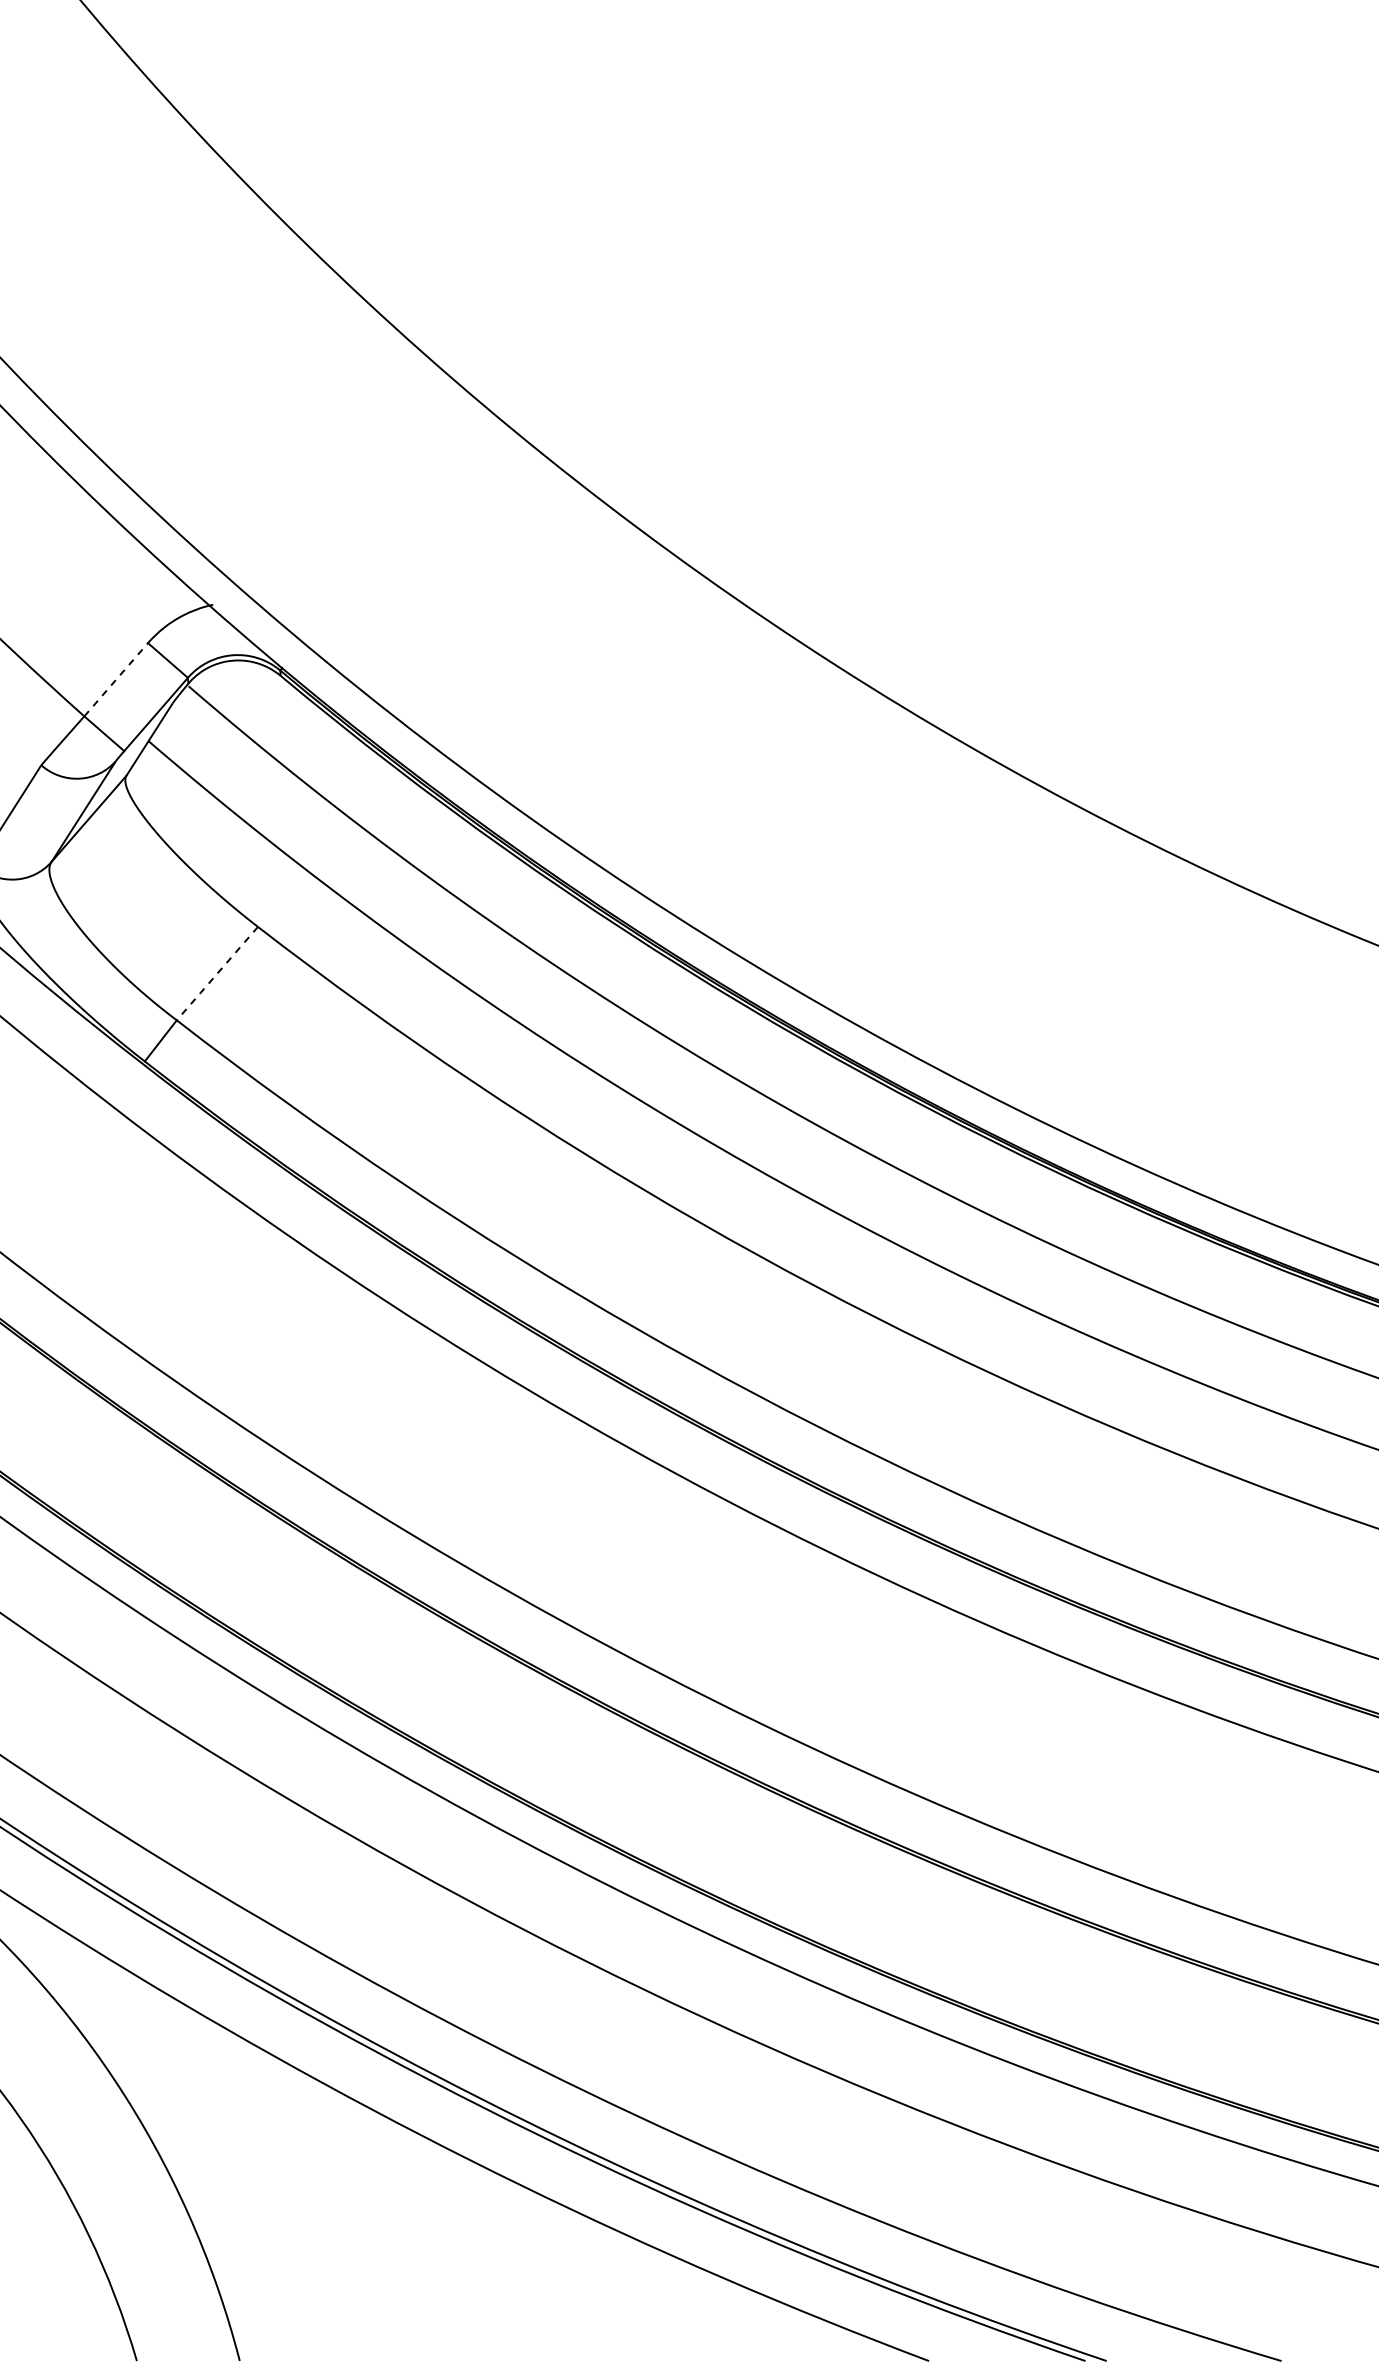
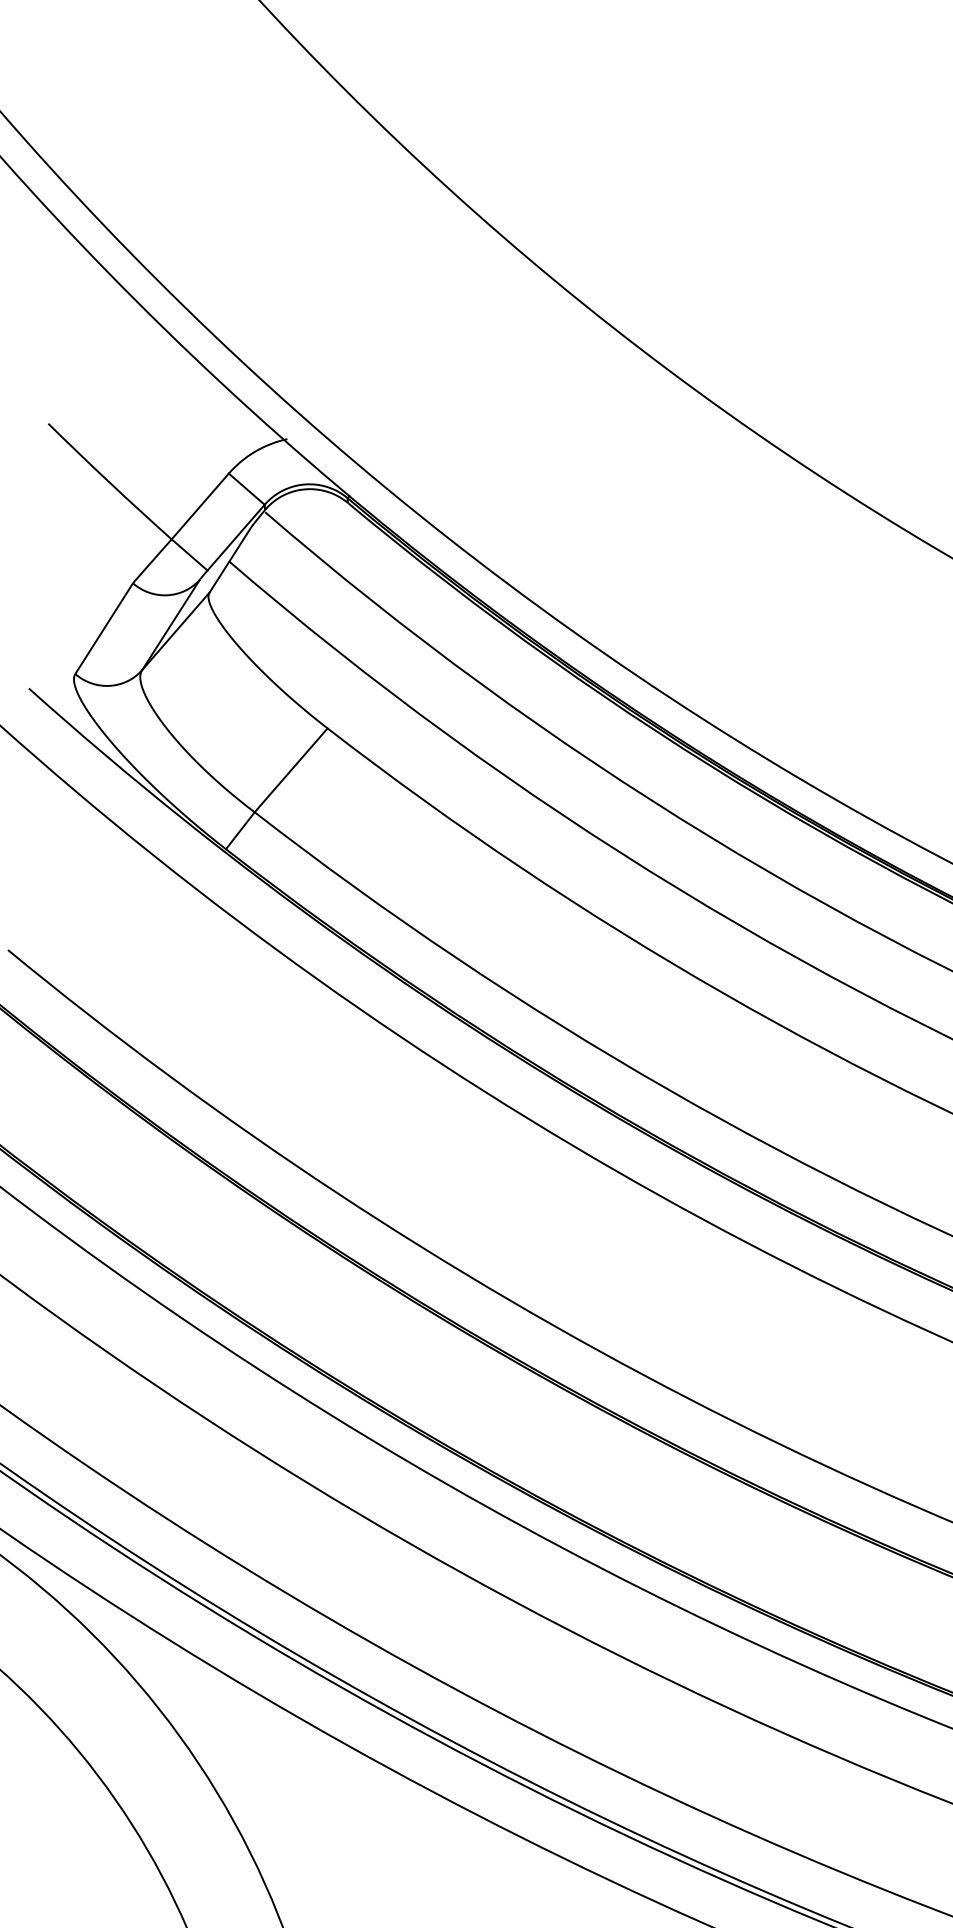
line: (116, 679) -> (200, 506), dashed -> solid
line: (217, 973) -> (291, 770), dashed -> solid

